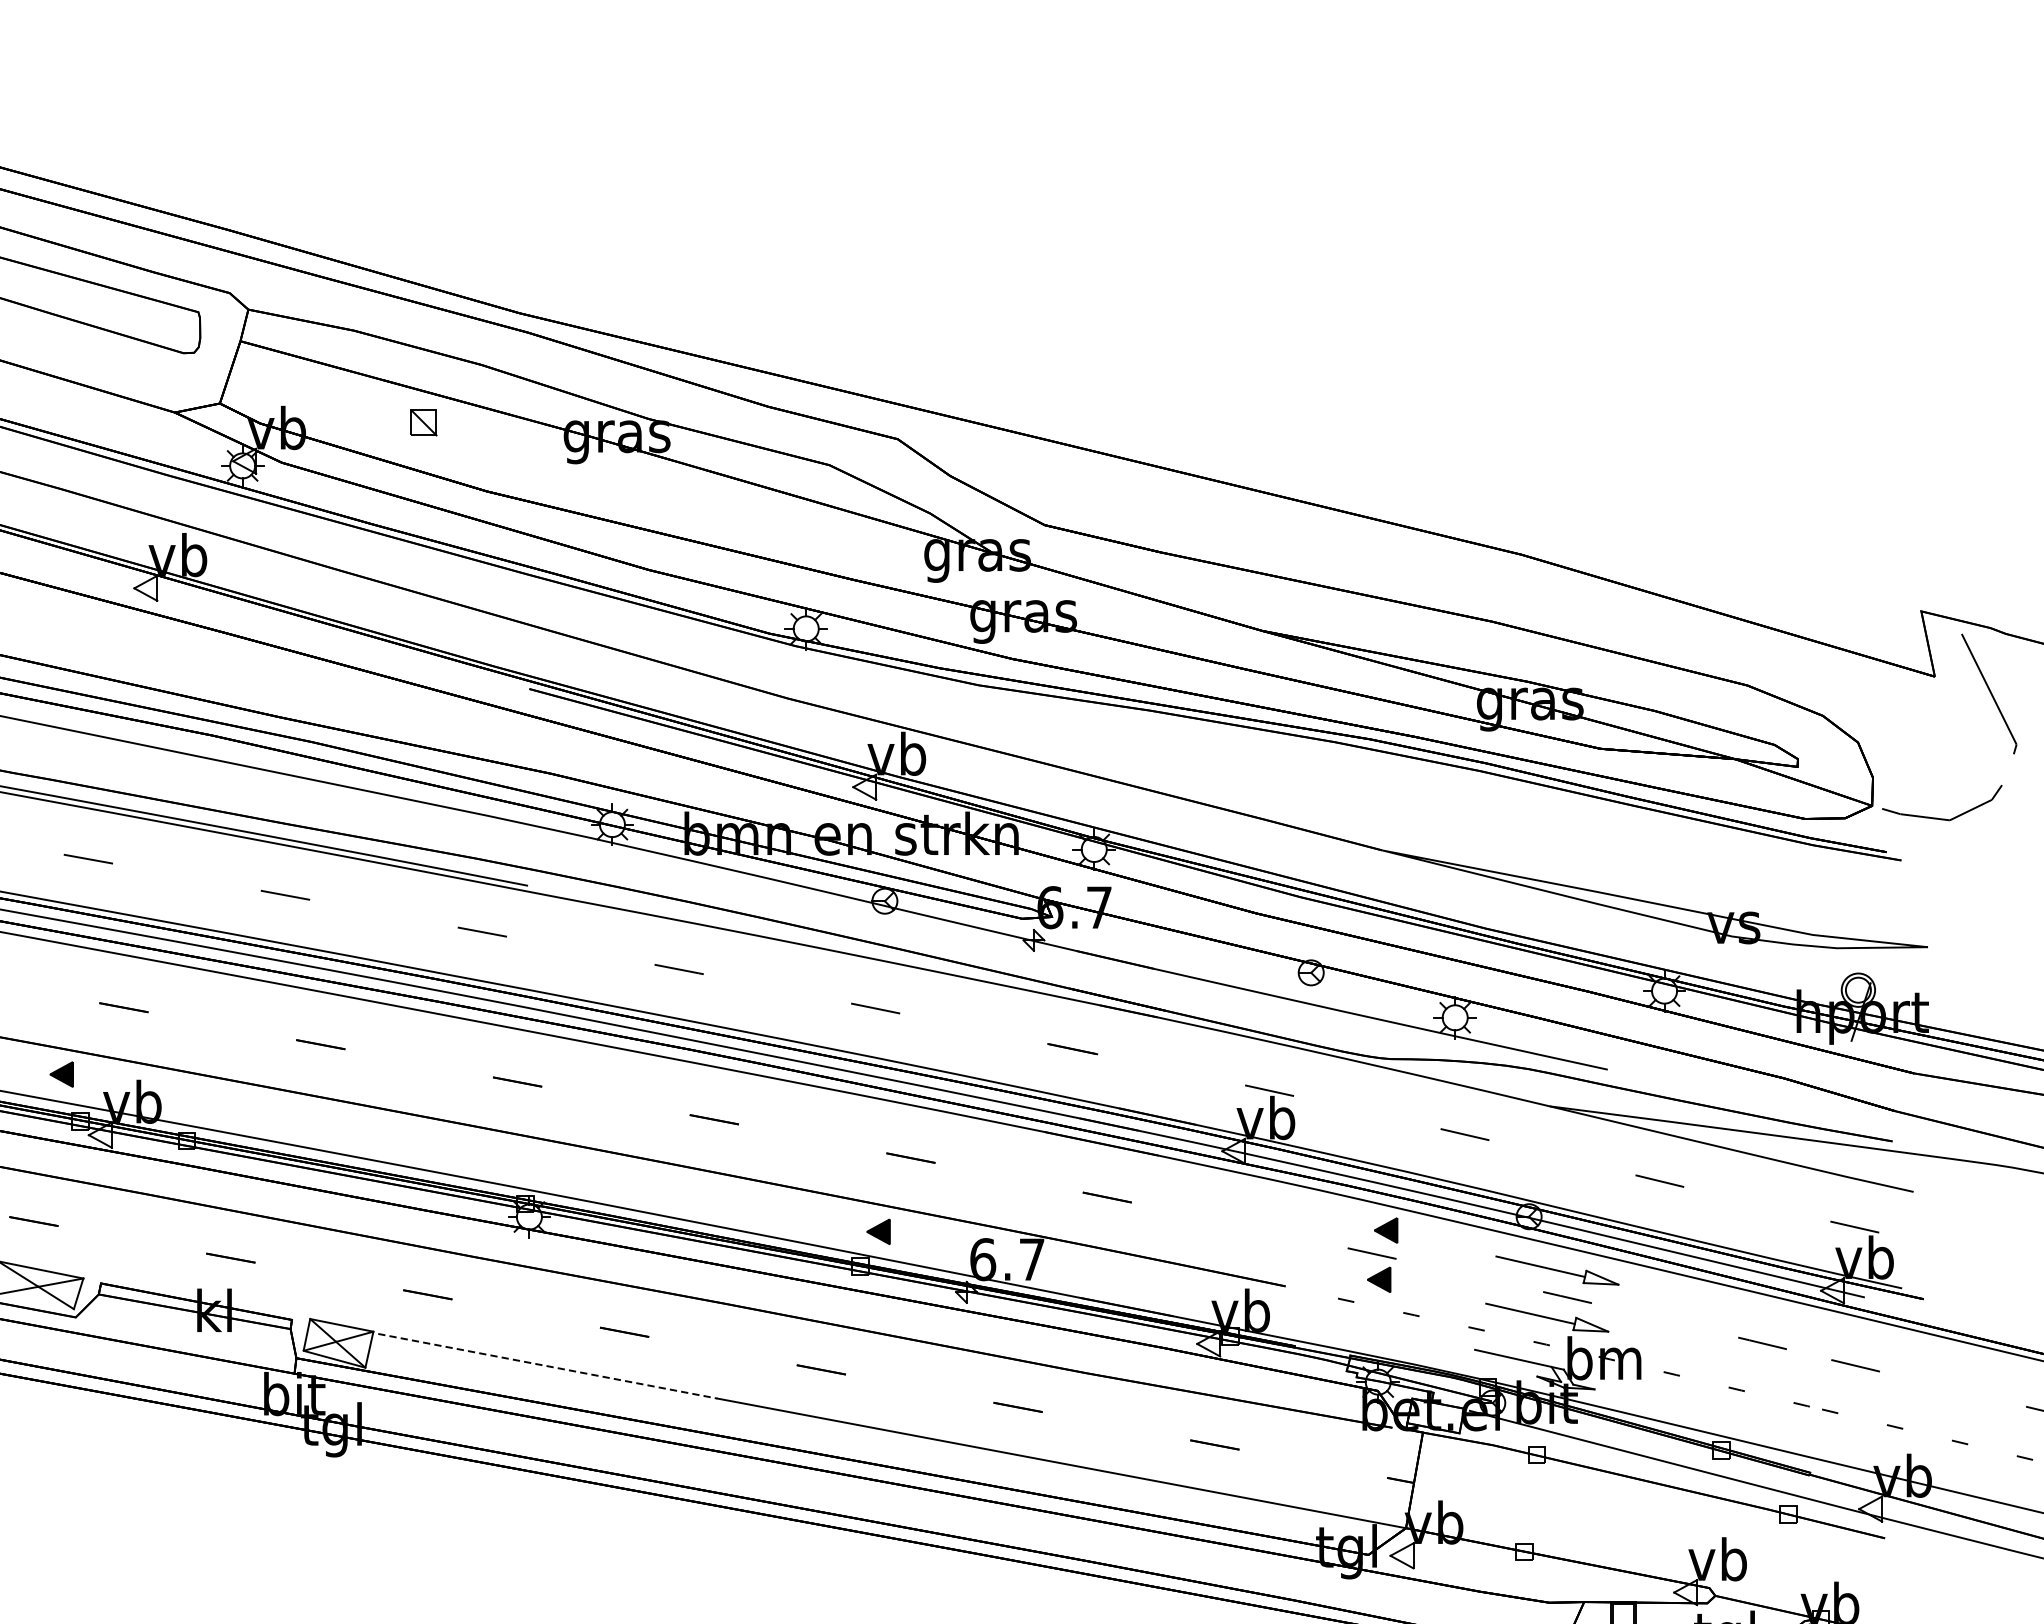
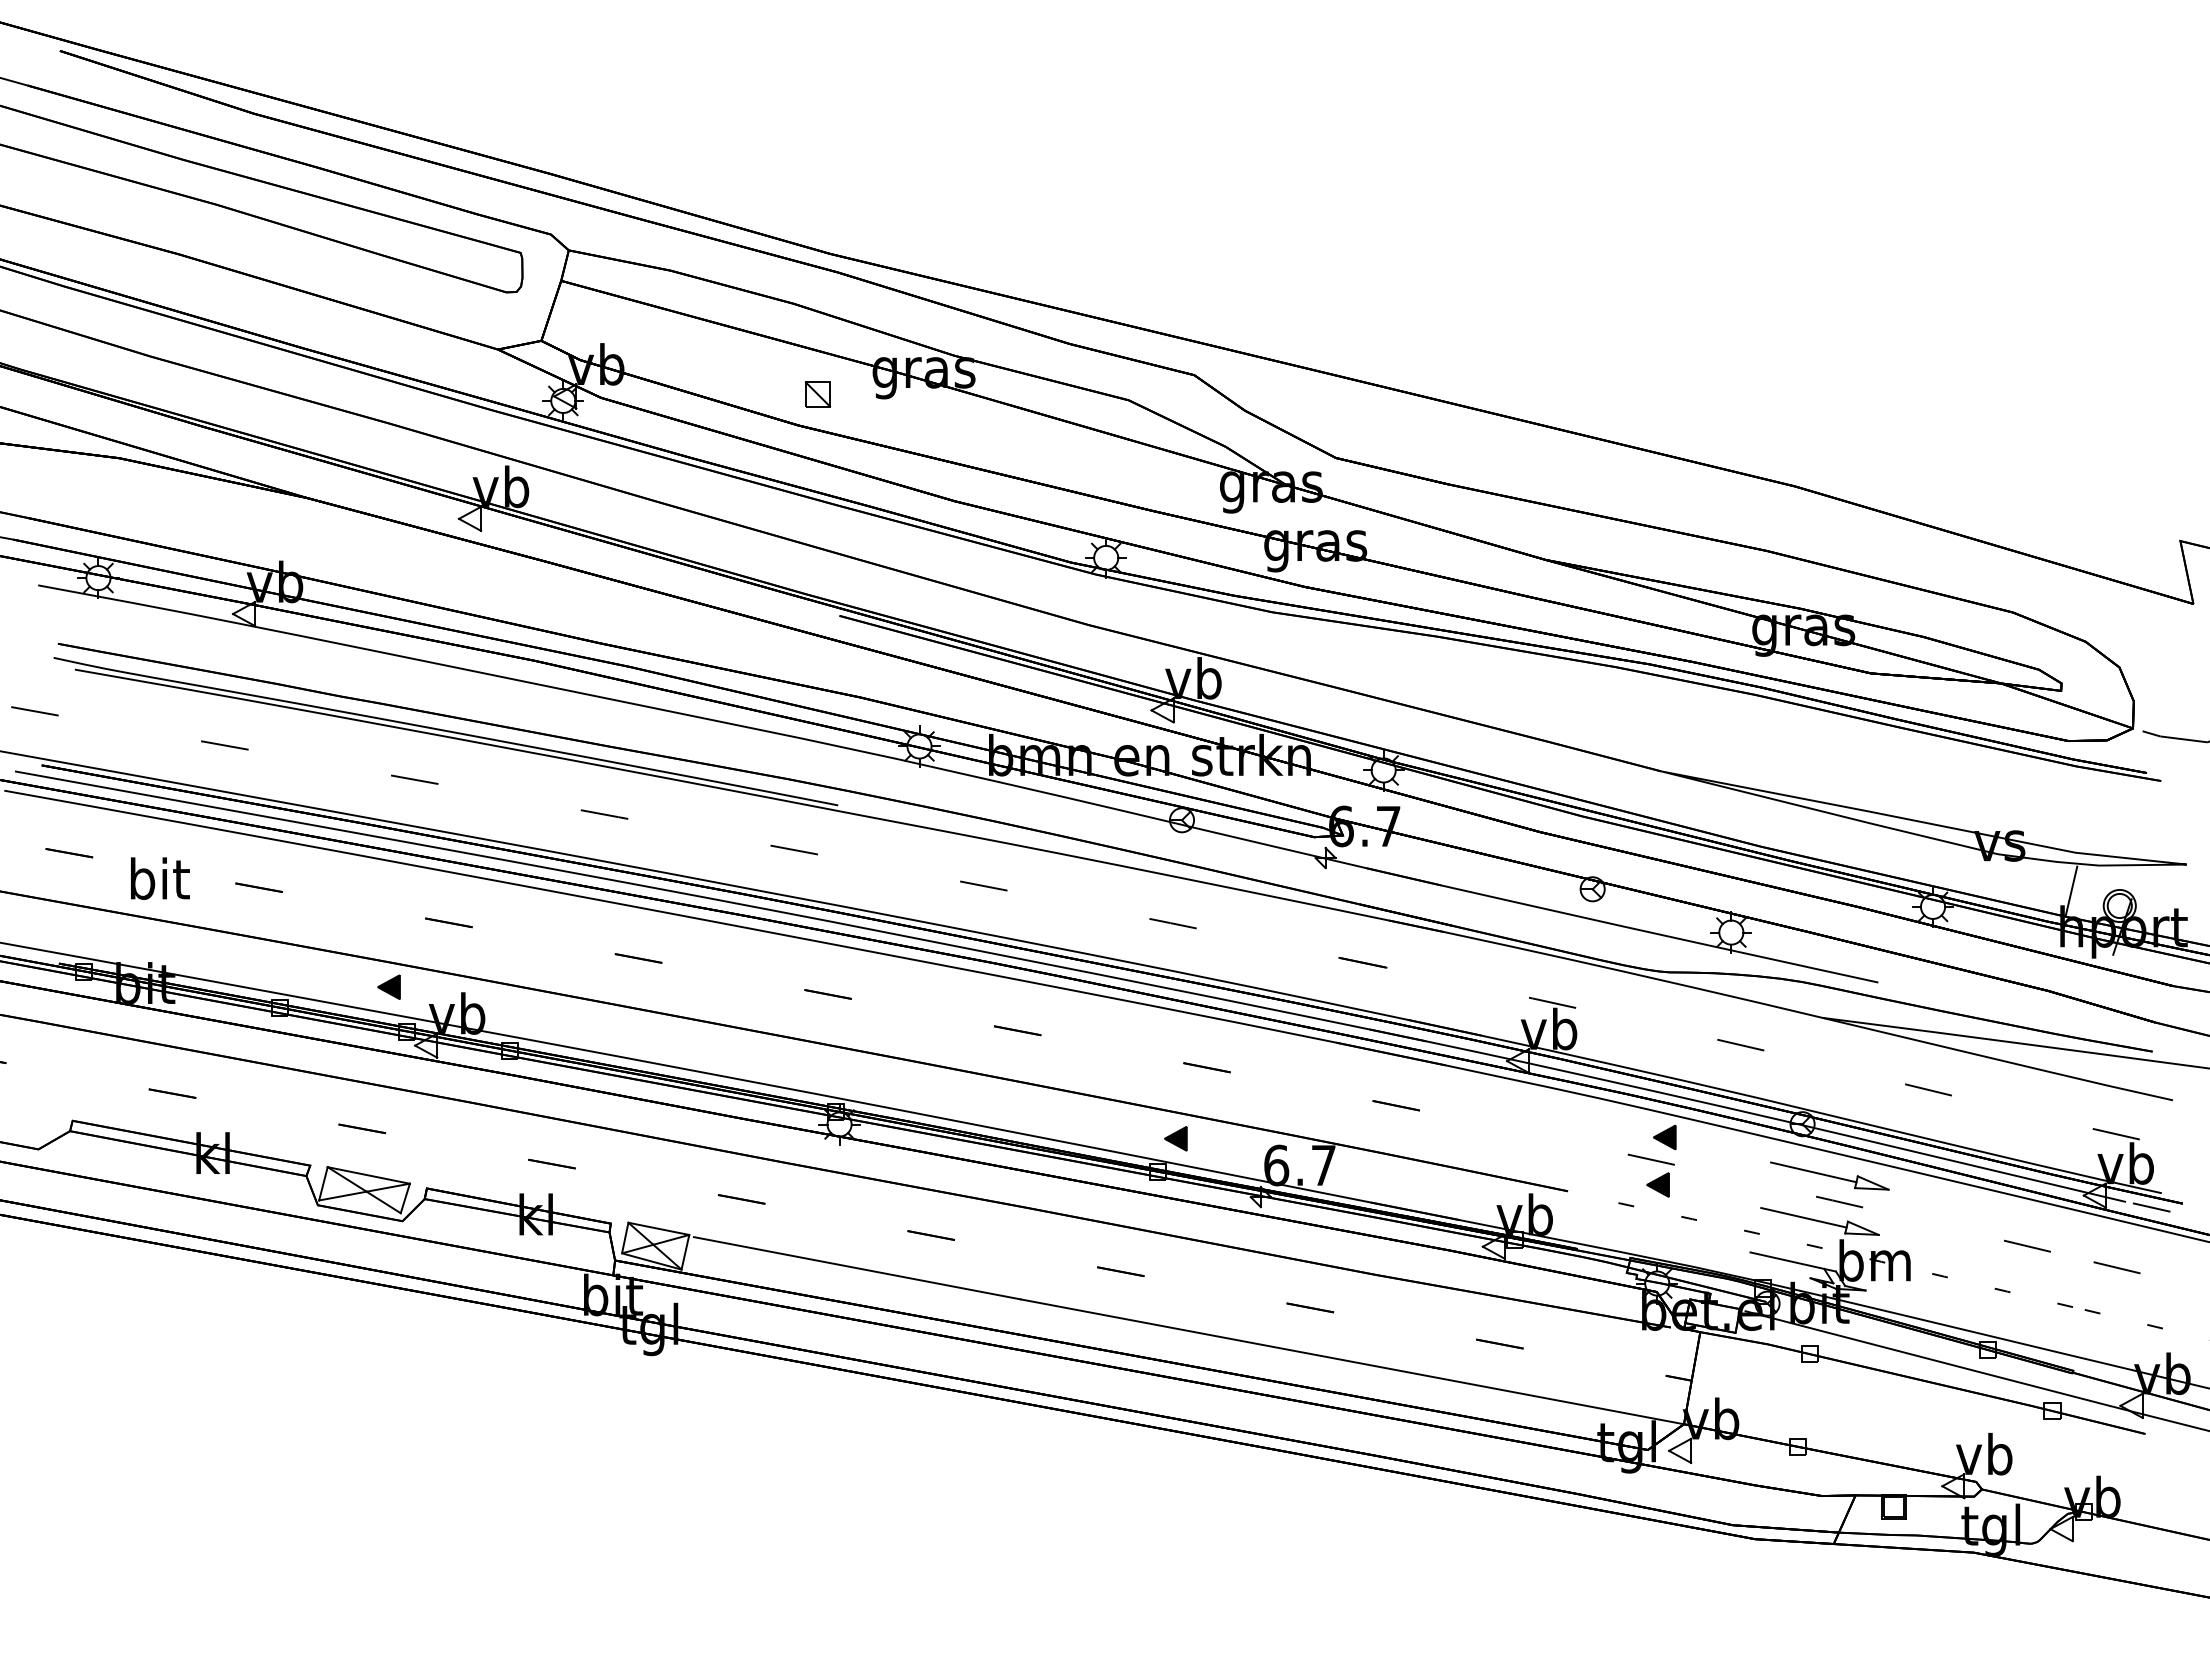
part: (423, 422) -> (817, 394), moved
line: (1808, 974) -> (2071, 890), added
line: (1891, 1303) -> (2151, 1207), added
line: (548, 1366) -> (857, 1268), dashed -> solid

